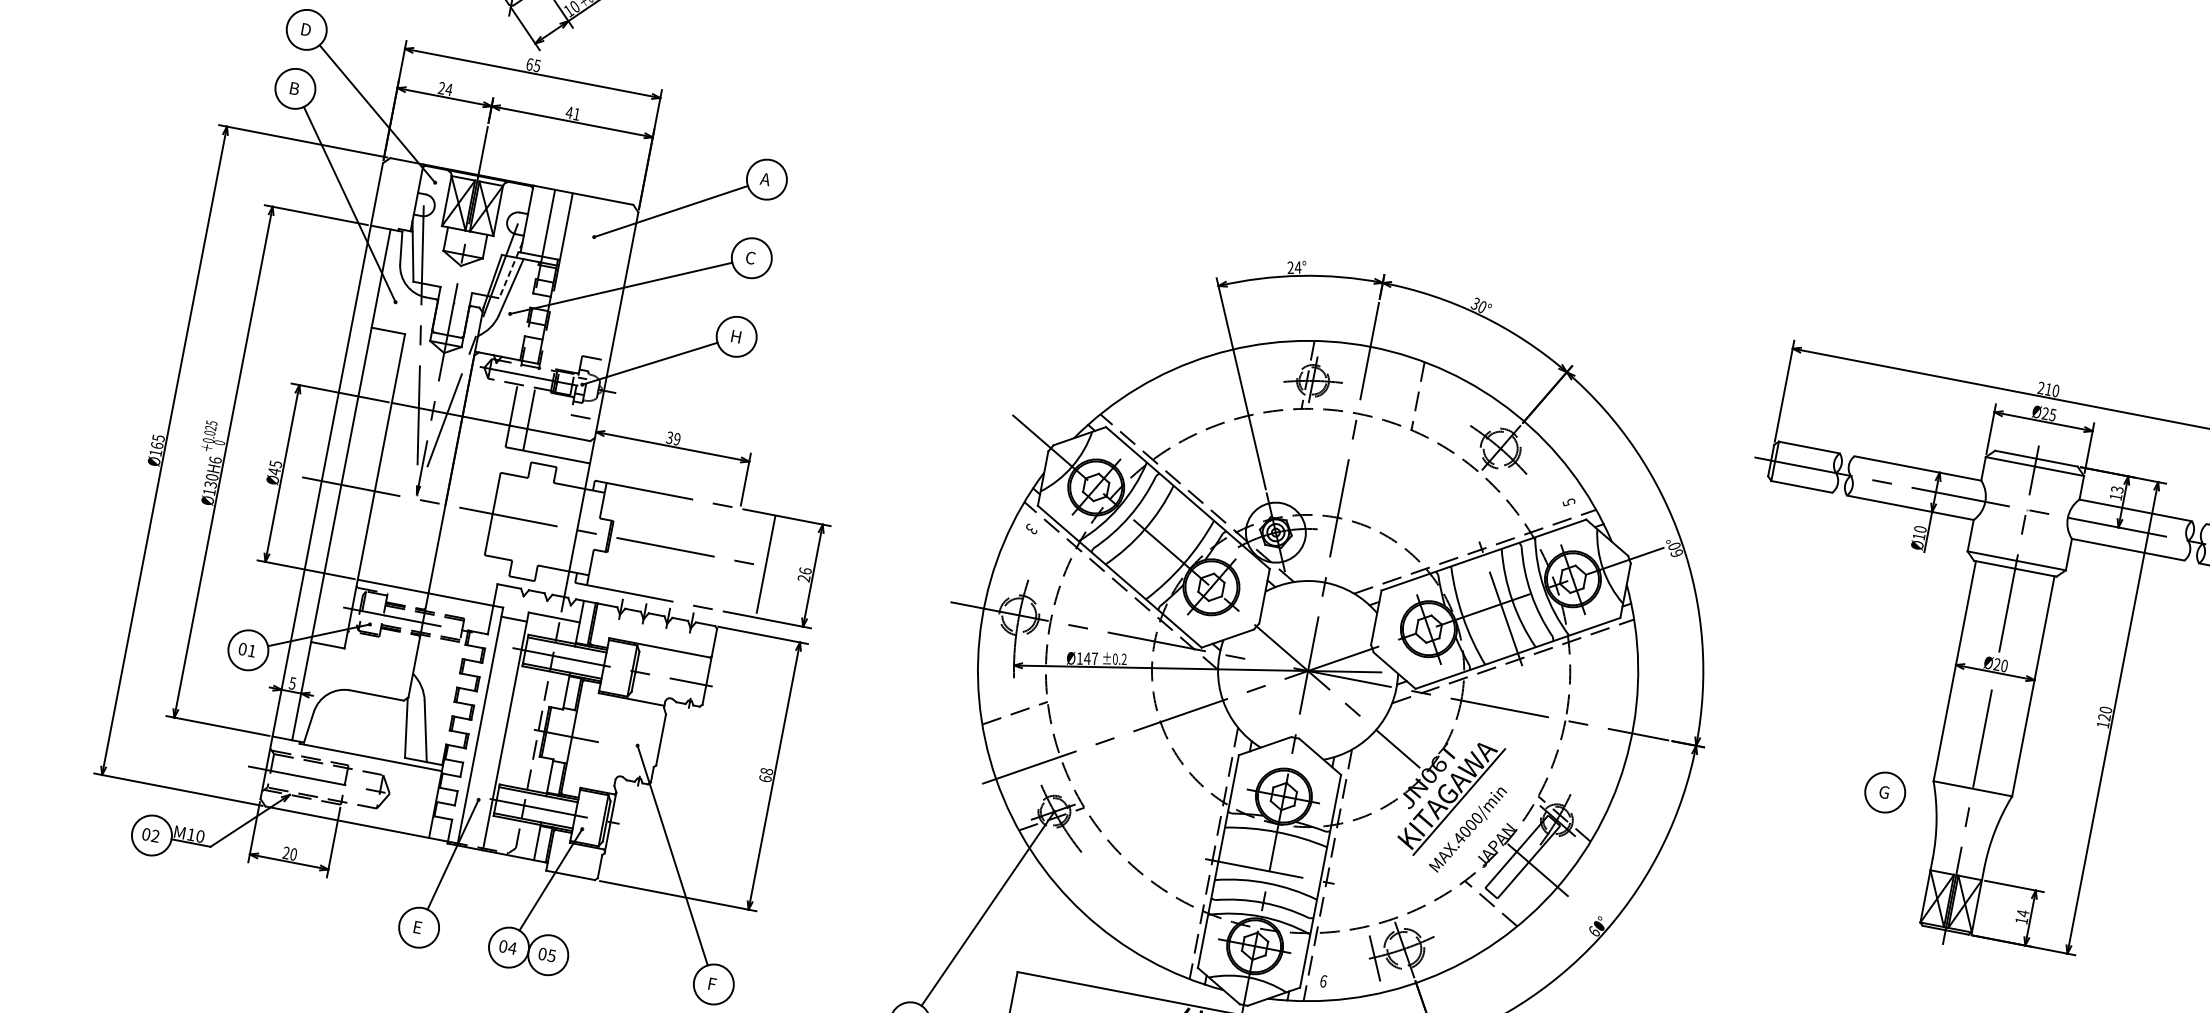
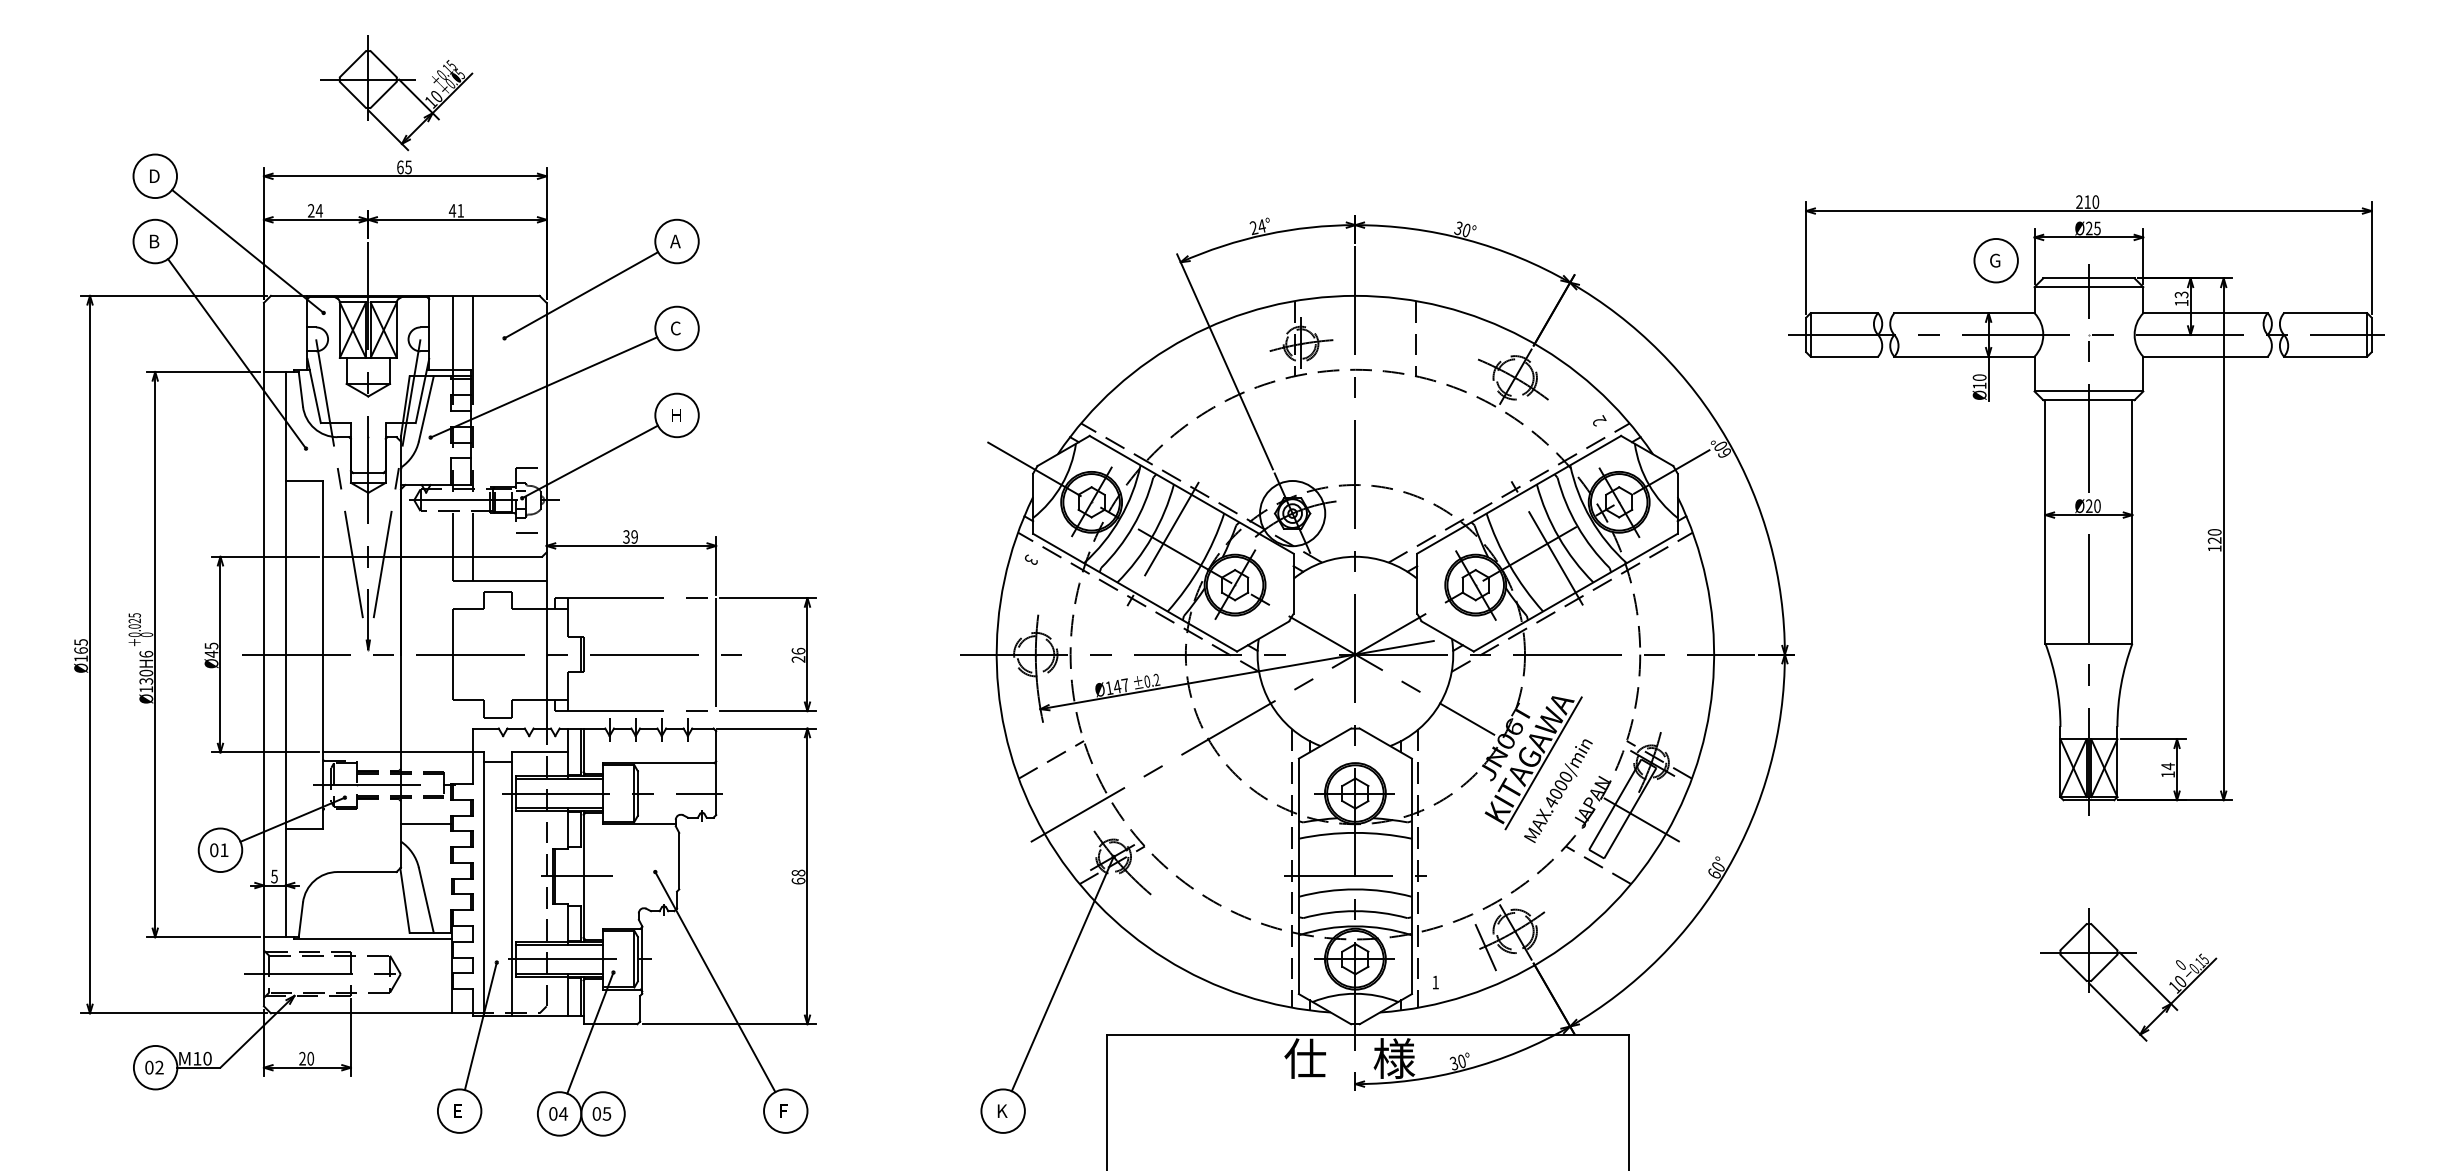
line: (510, 270) -> (422, 391), dashed -> solid
text: (1569, 501) -> (1599, 420), 5 -> 2
line: (1152, 537) -> (1162, 544), added
line: (765, 566) -> (716, 654), moved
line: (438, 662) -> (425, 824), added
part: (1884, 792) -> (1995, 260), moved
text: (1323, 981) -> (1435, 982), 6 -> 1

